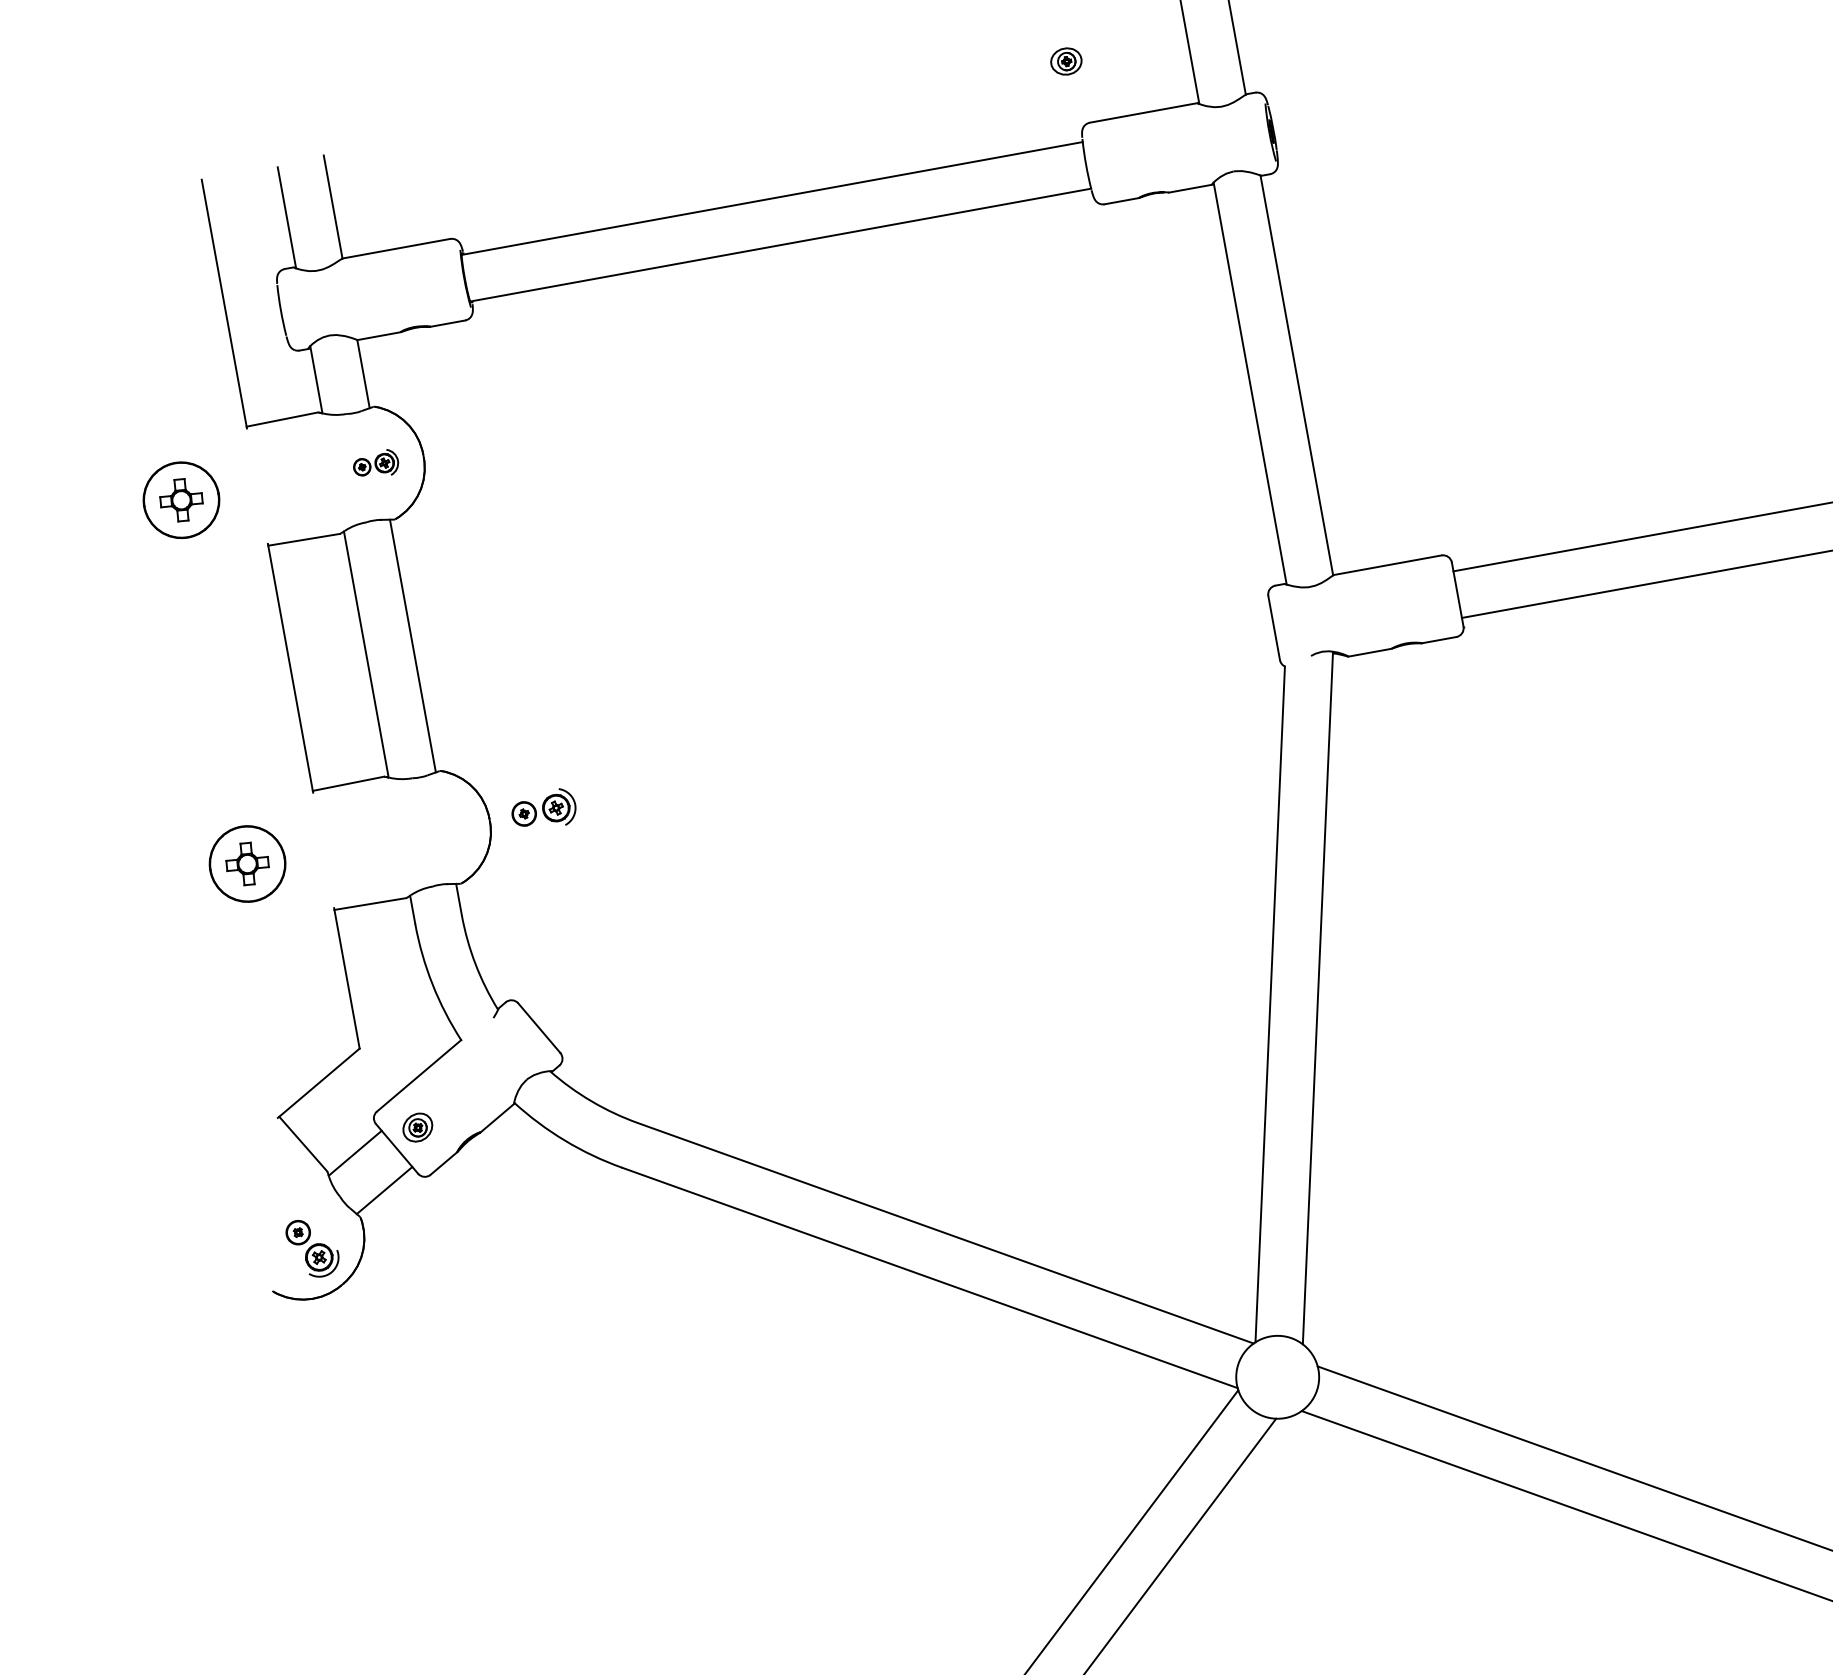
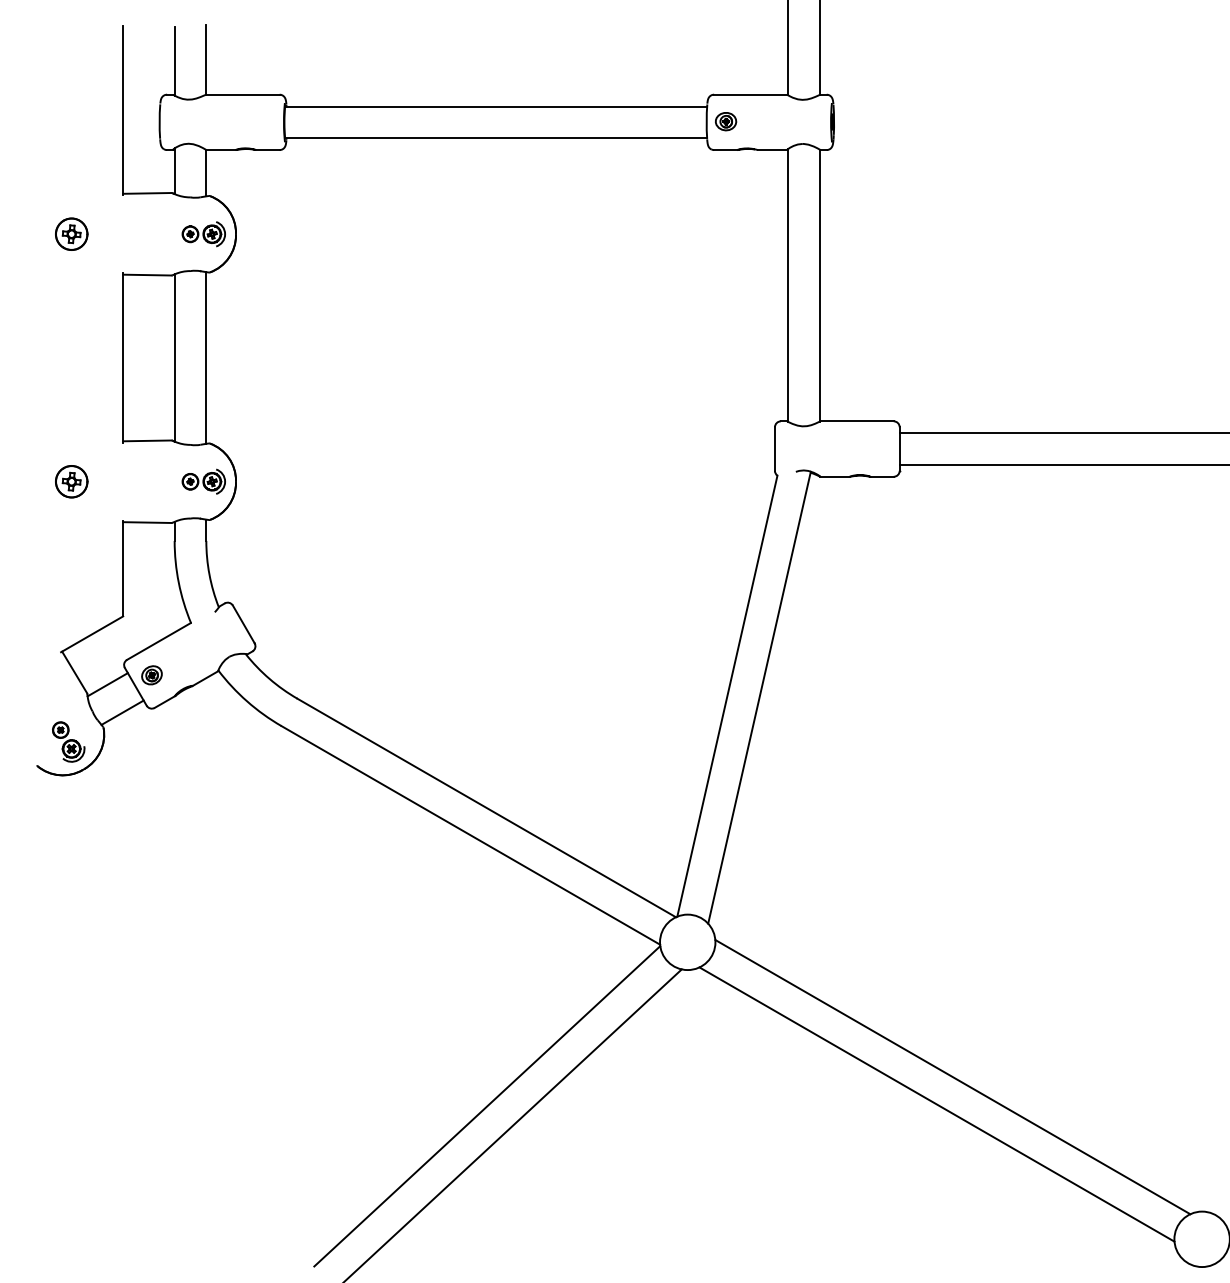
part: (1067, 61) -> (726, 121), moved
part: (375, 465) -> (203, 234), size x1.43
part: (181, 498) -> (71, 233), size x0.62
part: (543, 810) -> (203, 481), moved
part: (247, 863) -> (71, 481), size x0.62

